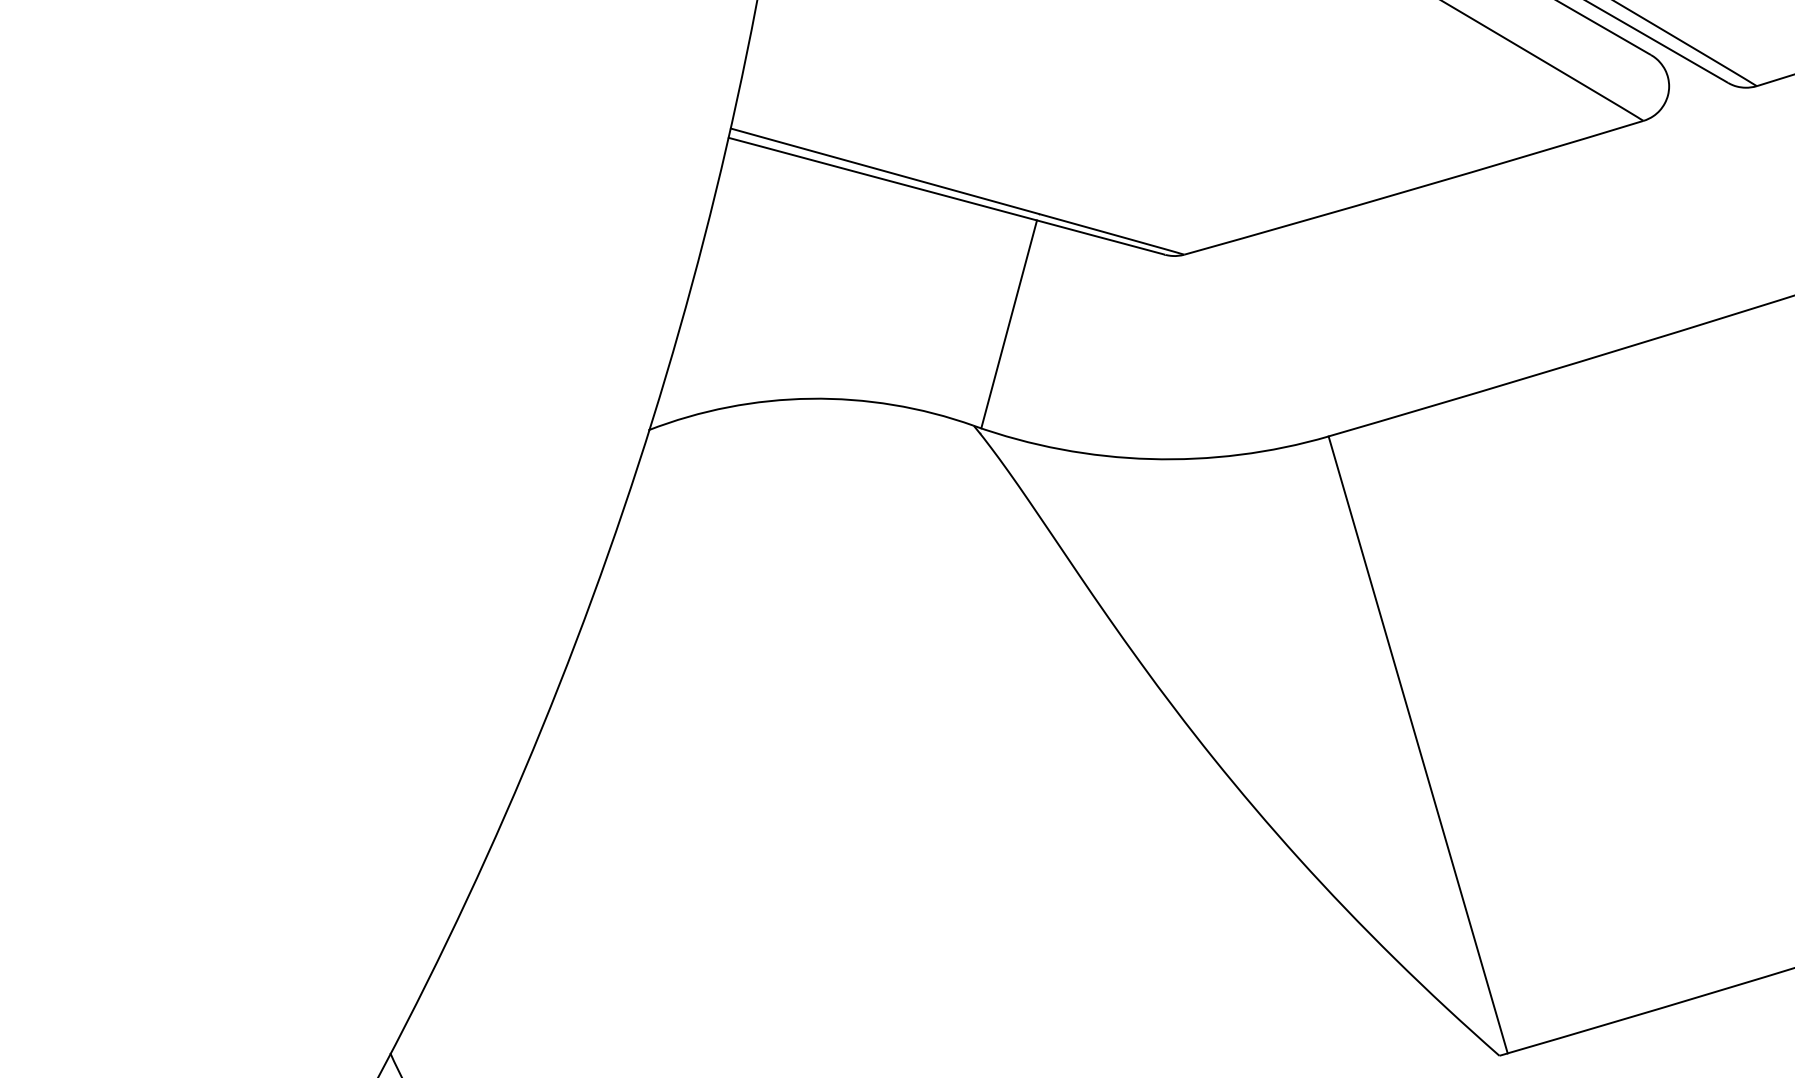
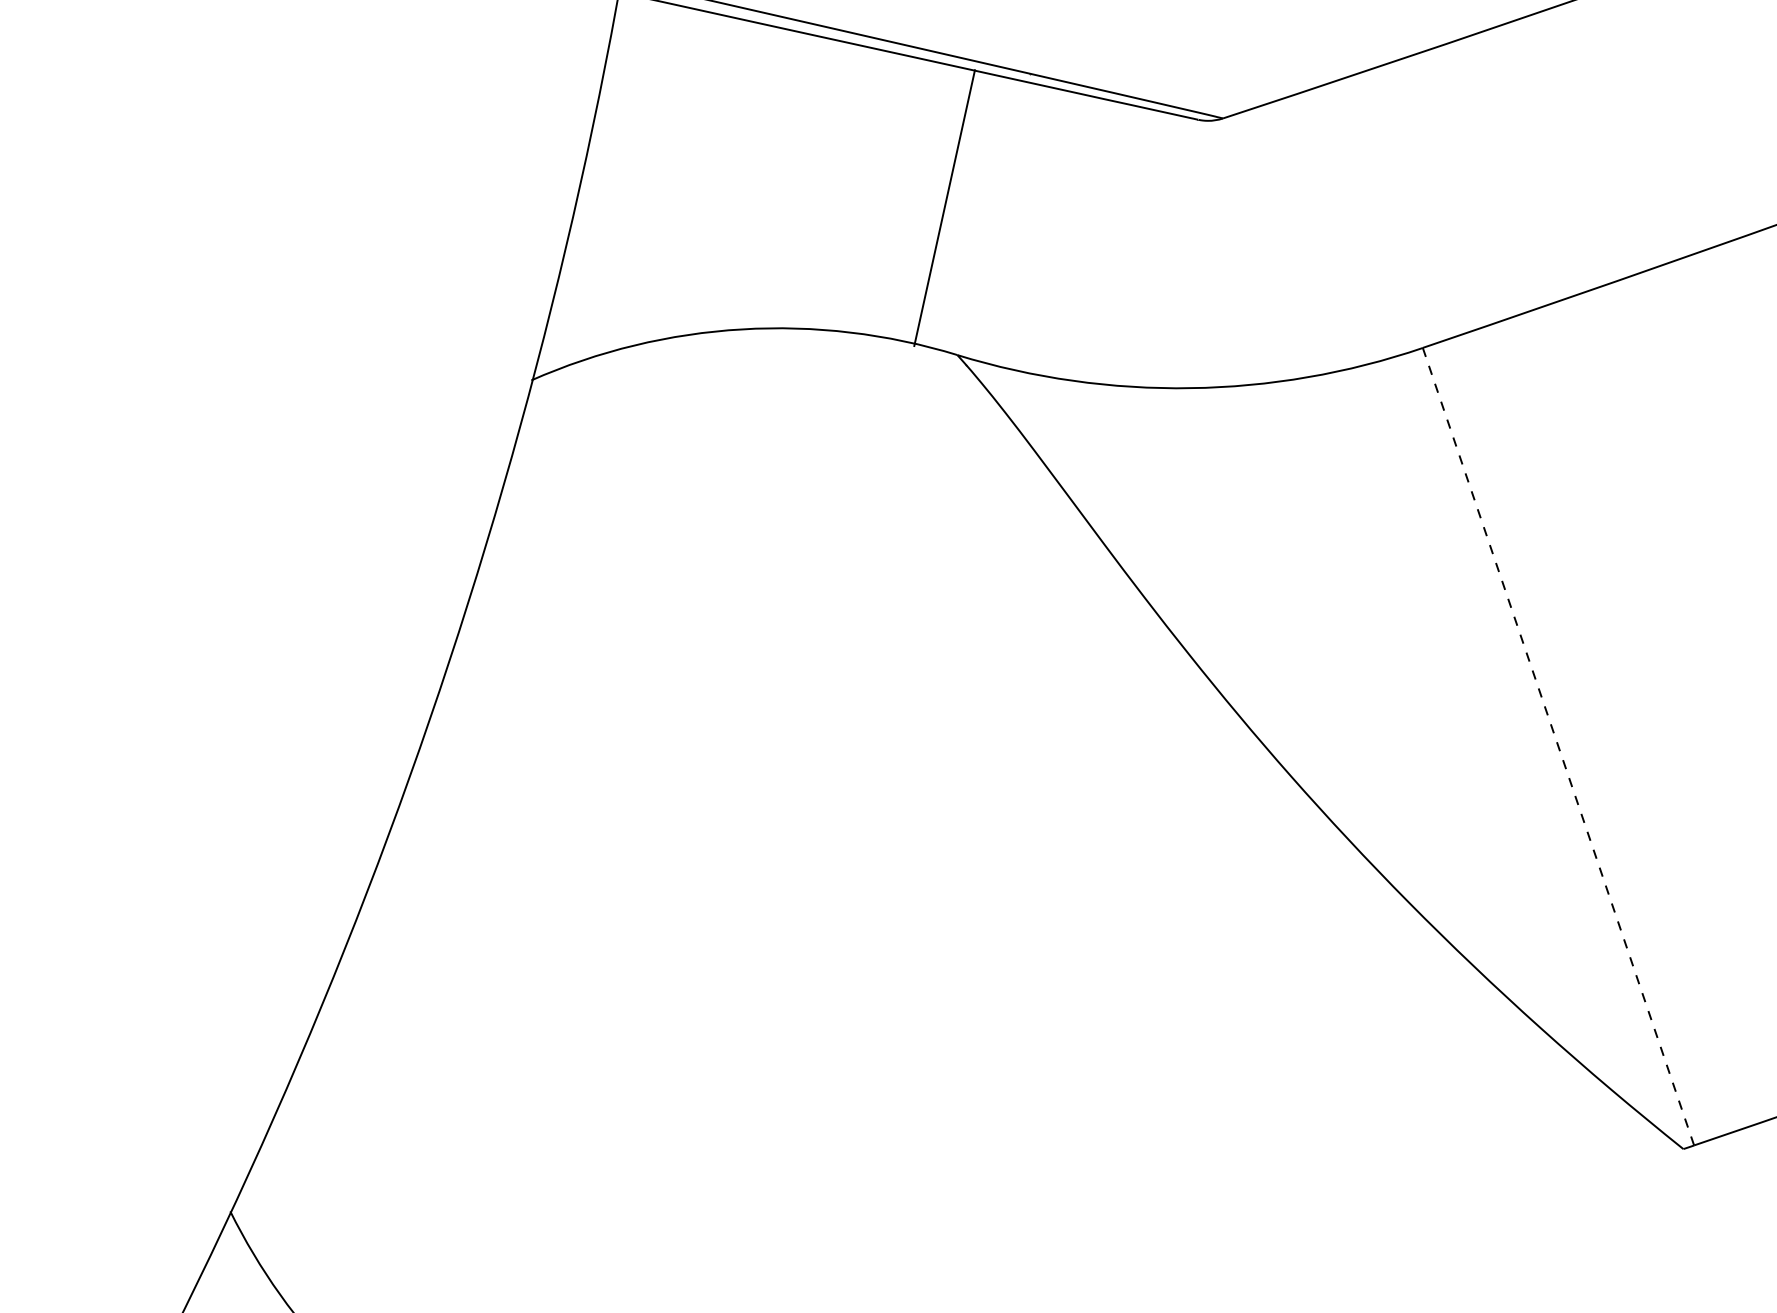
line: (1009, 324) -> (945, 208), moved
line: (1418, 744) -> (1558, 746), solid -> dashed

